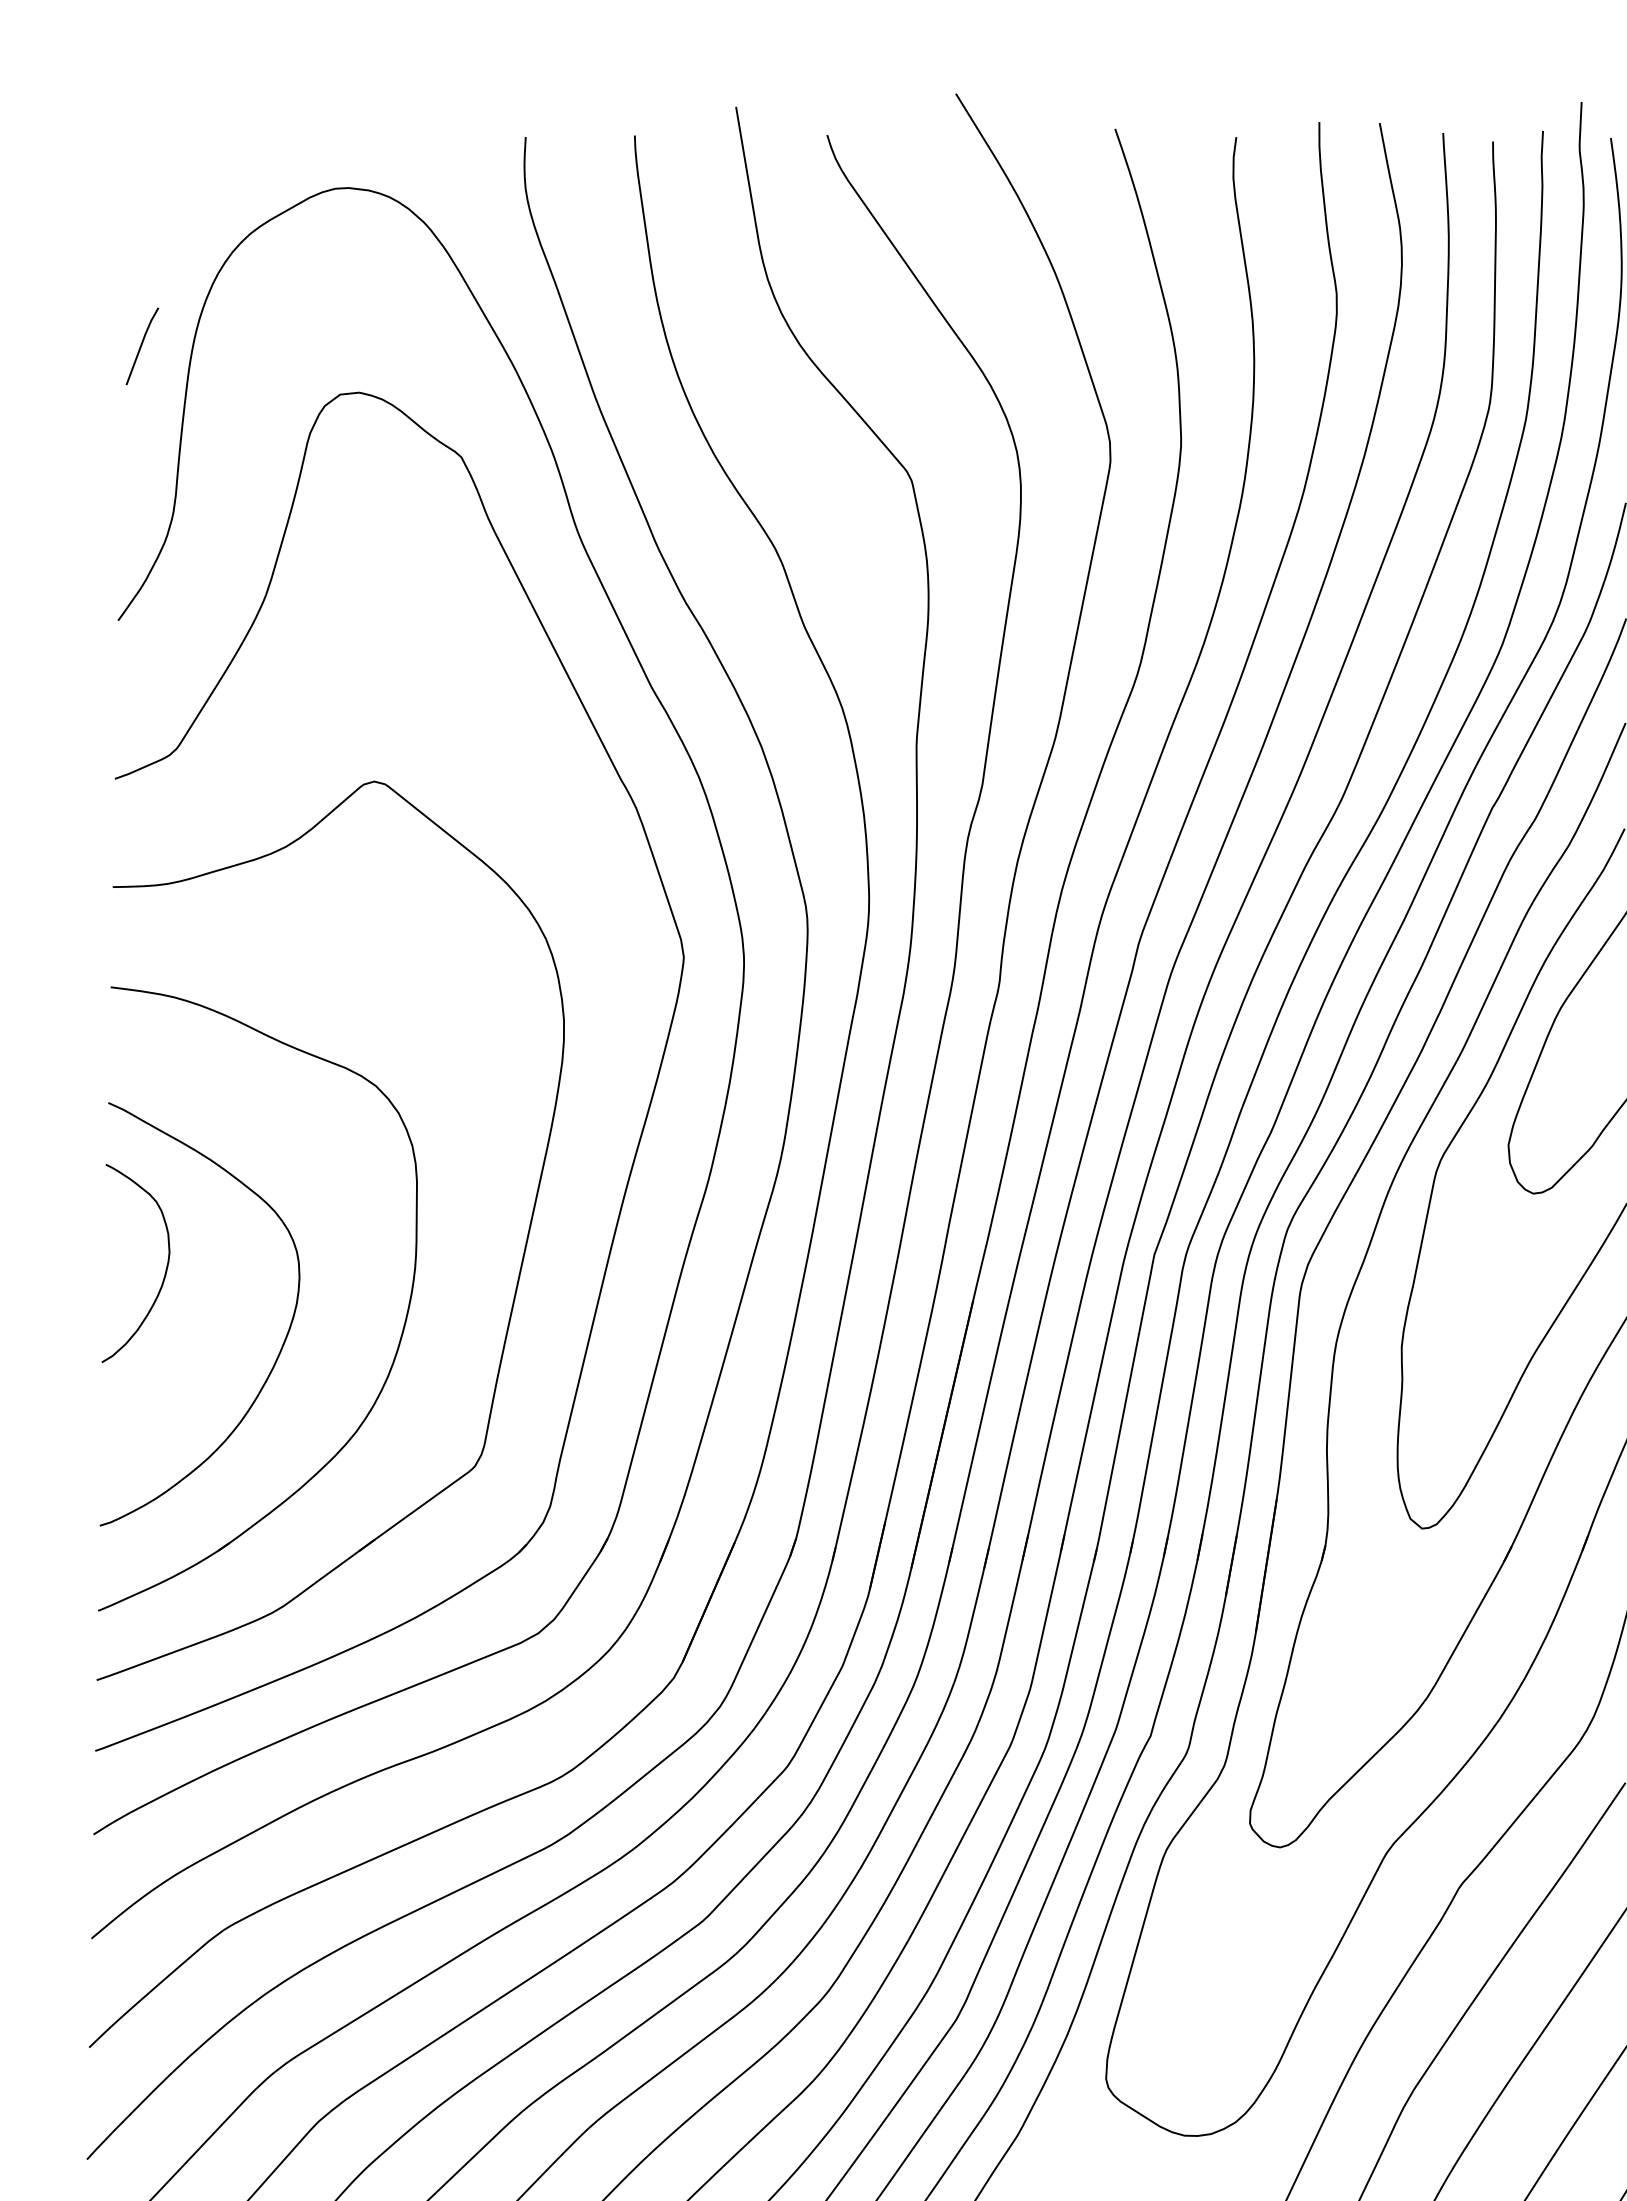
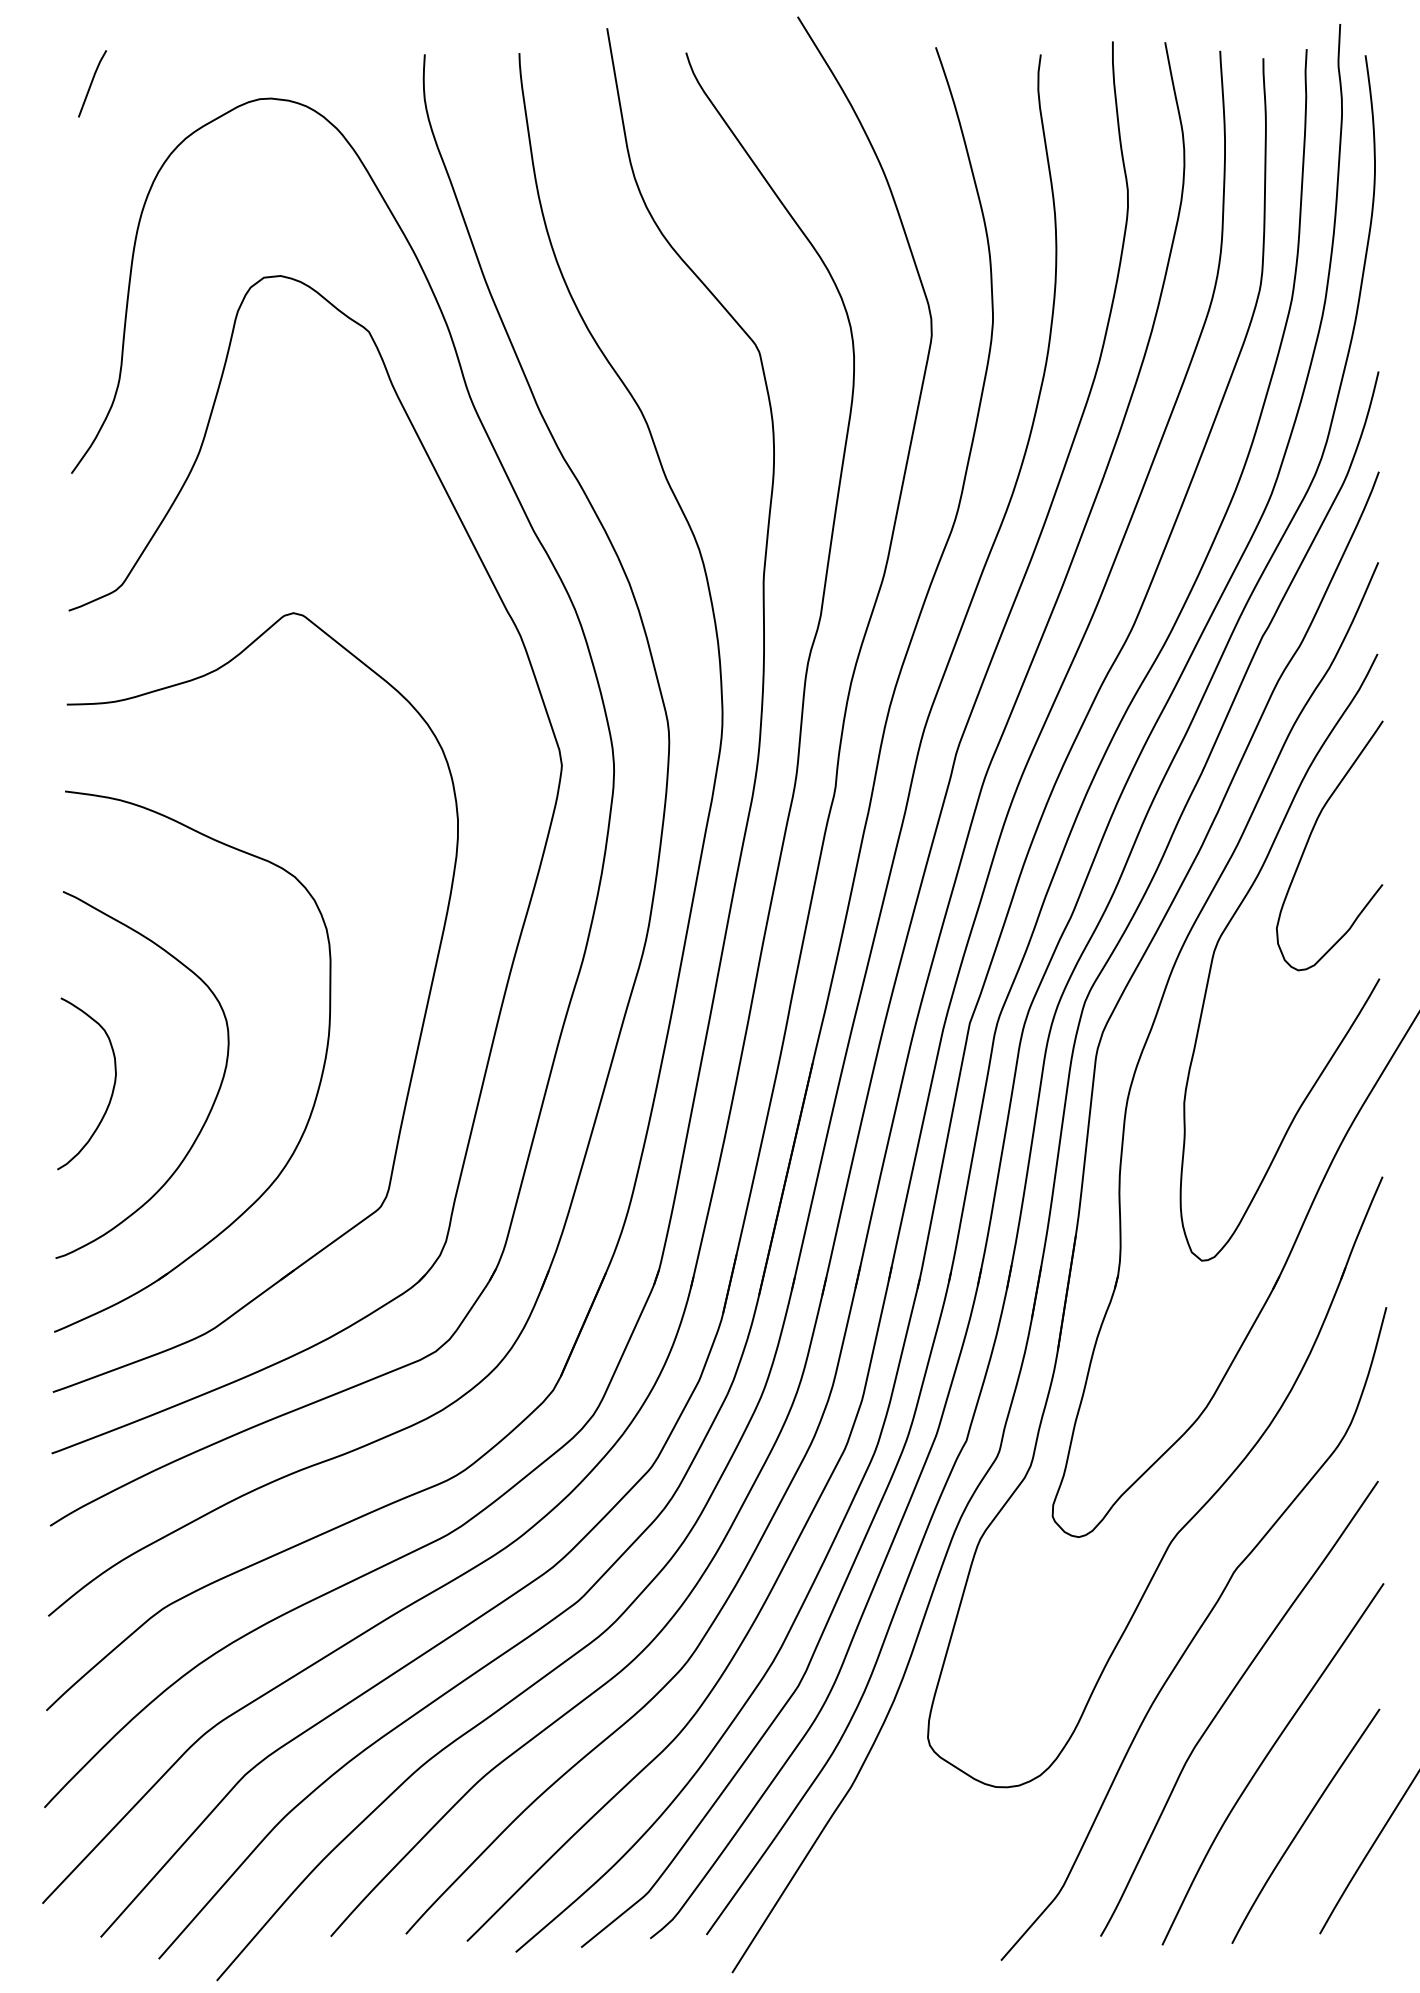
line: (142, 345) -> (92, 83), moved
curve: (165, 1268) -> (112, 1088), moved

